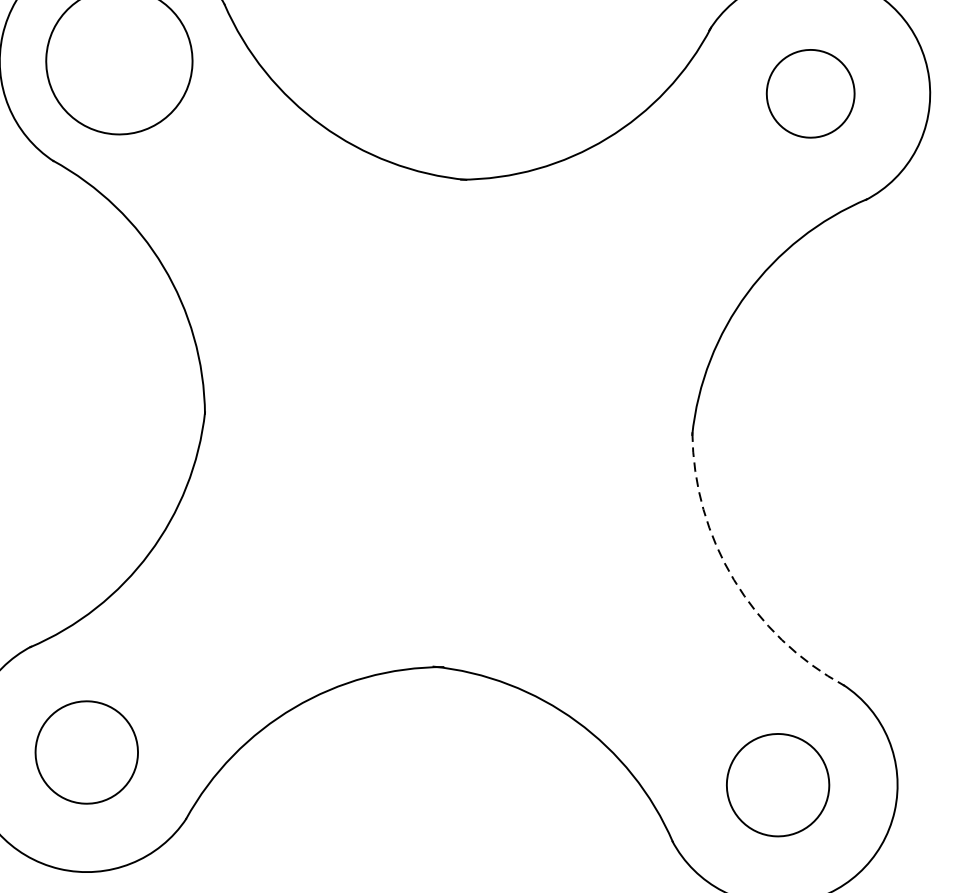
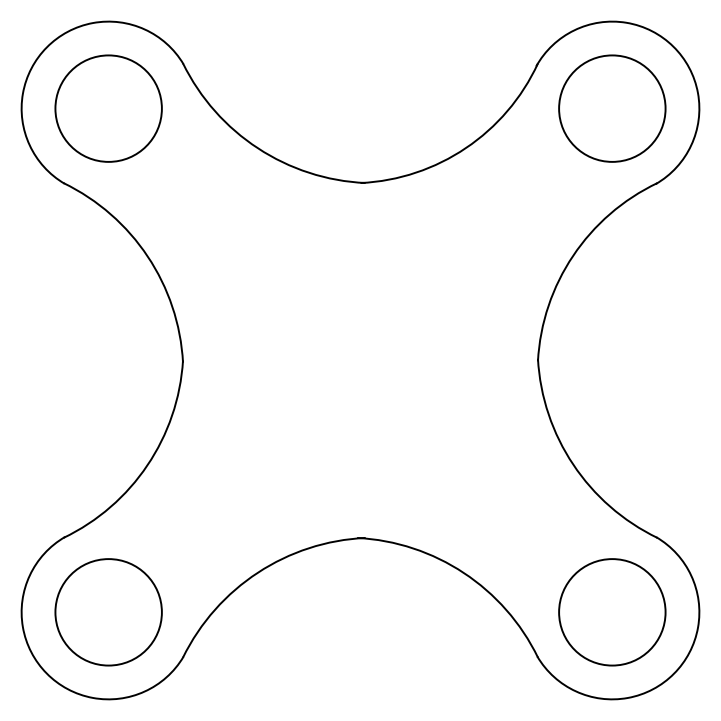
circle: (810, 93) -> (612, 108), size x1.67
arc: (734, 579) -> (573, 464), dashed -> solid
circle: (86, 752) -> (108, 612), size x1.43
circle: (778, 785) -> (612, 612), size x1.43

